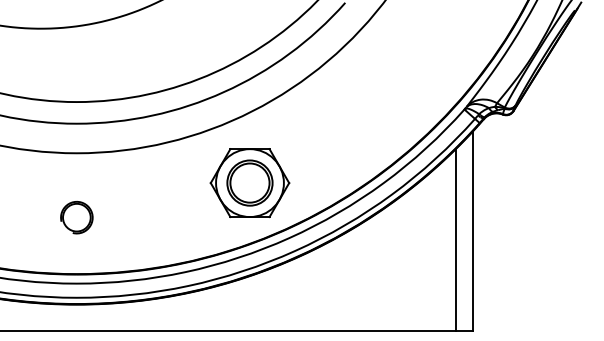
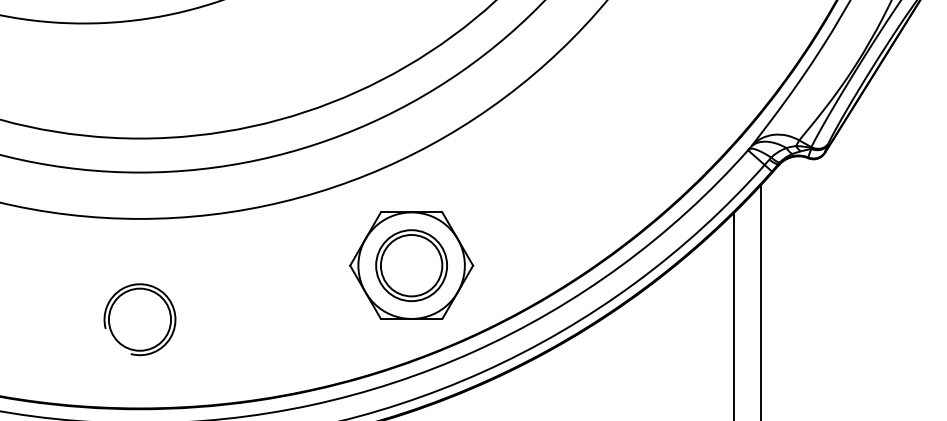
part: (76, 217) -> (139, 319), size x1.43

